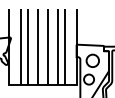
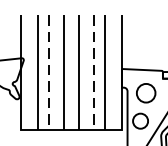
line: (28, 47) -> (50, 73), solid -> dashed
line: (57, 47) -> (93, 73), solid -> dashed

